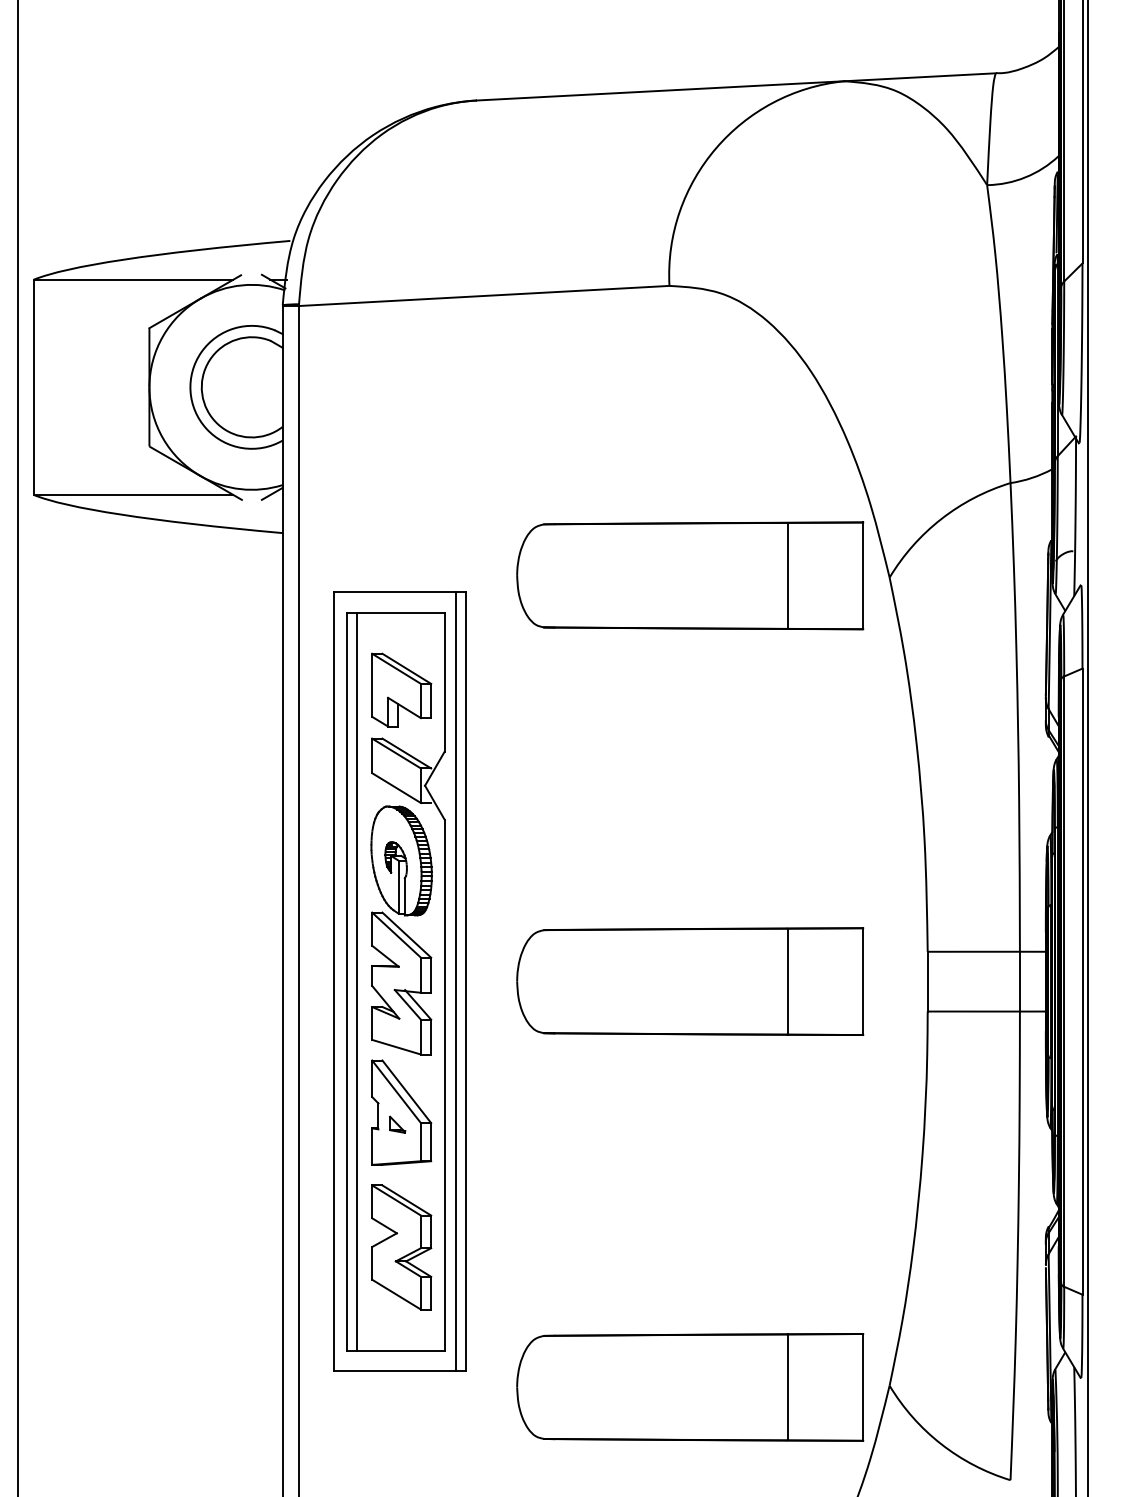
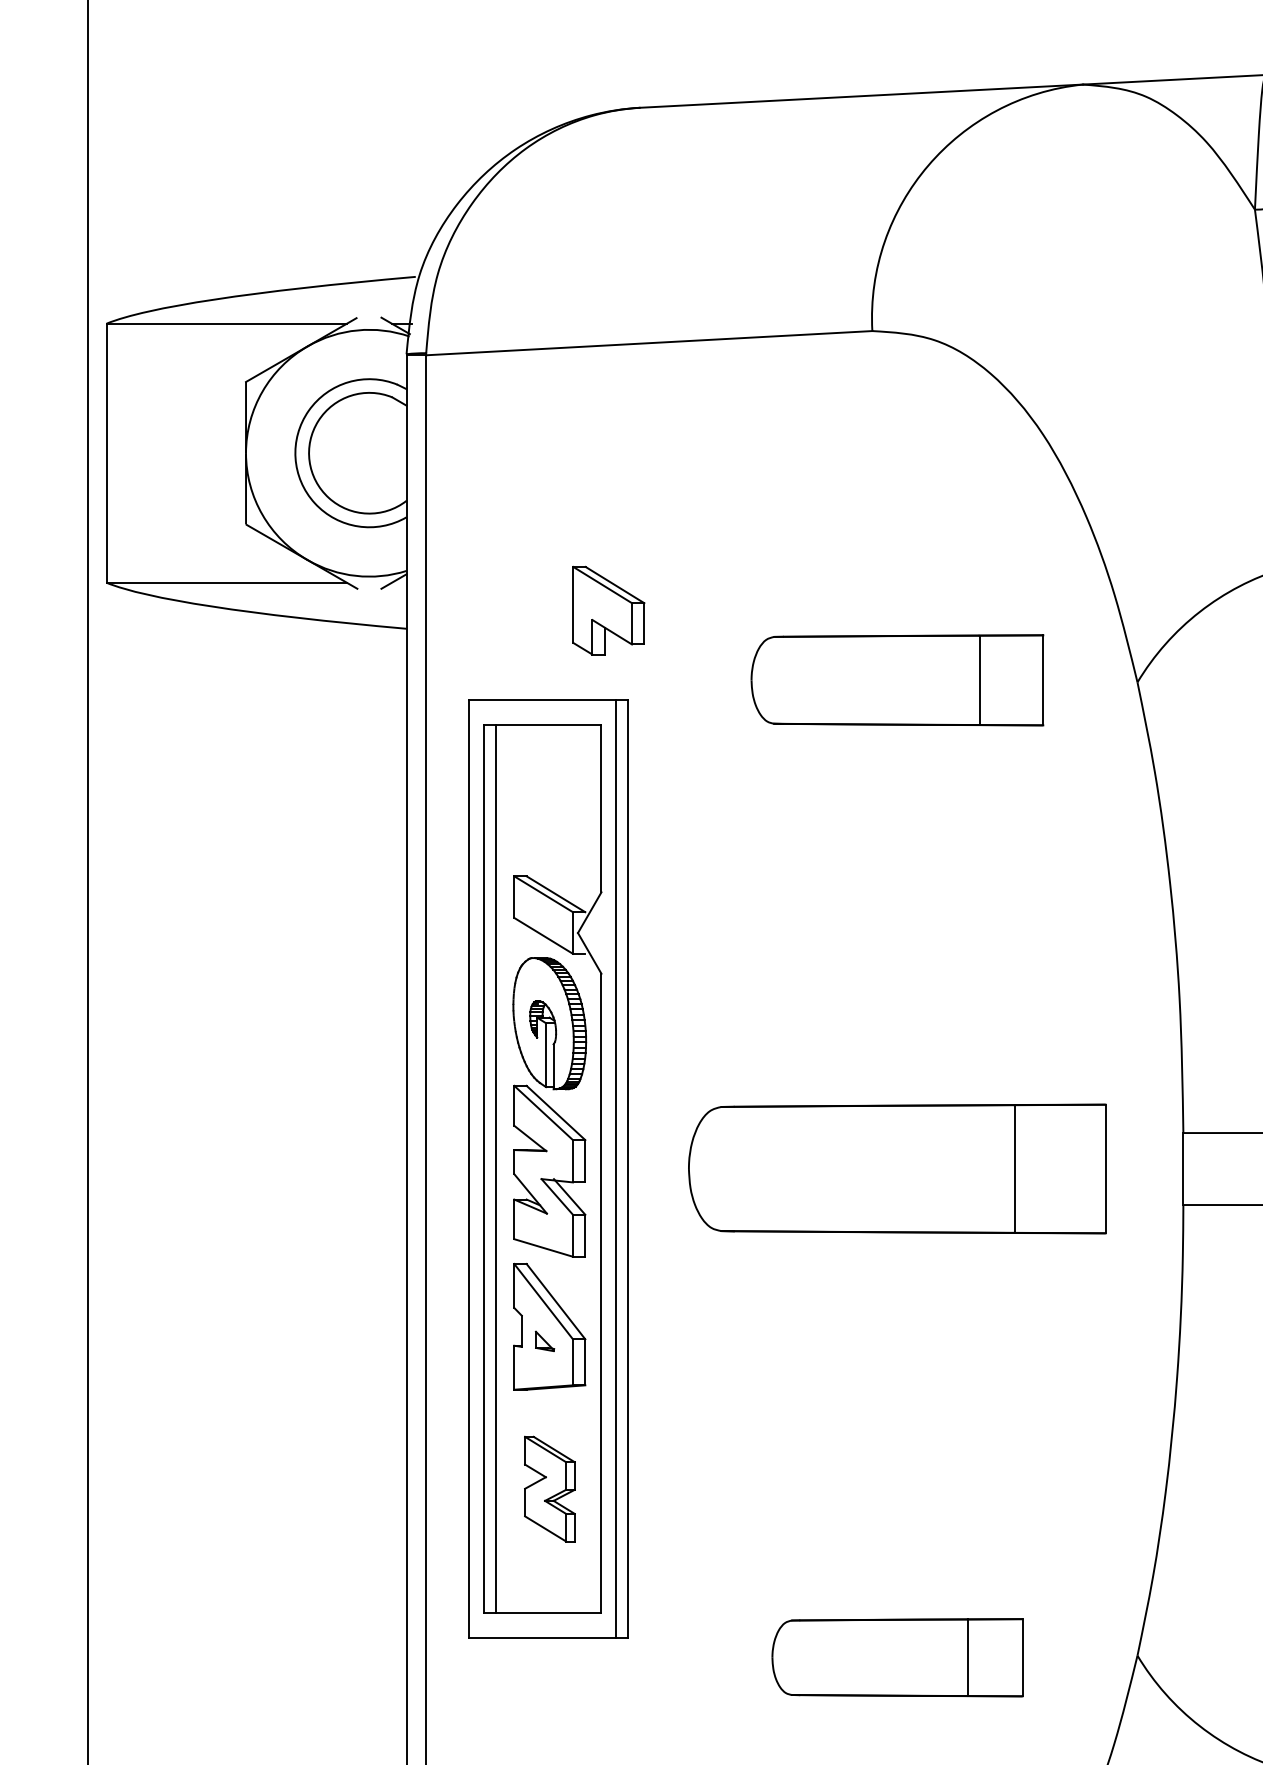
part: (690, 575) -> (897, 679), size x0.7
part: (401, 689) -> (608, 609), moved
part: (401, 1247) -> (549, 1489), size x0.7
part: (690, 1387) -> (897, 1657), size x0.6

